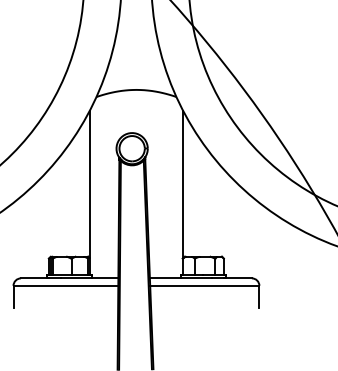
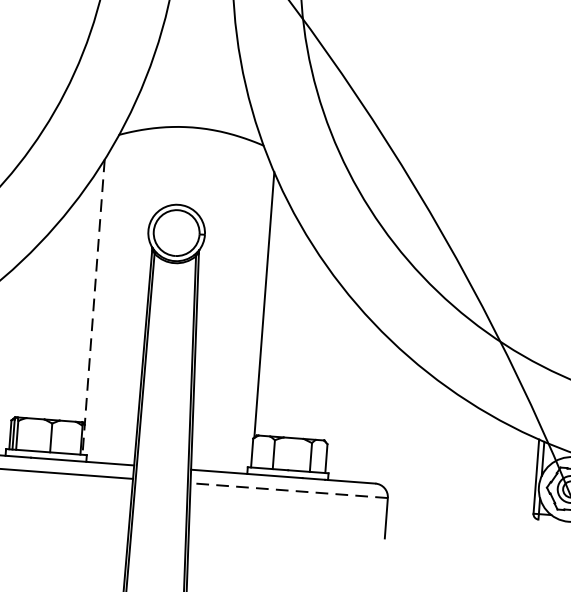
line: (89, 192) -> (93, 306), solid -> dashed
line: (204, 285) -> (288, 489), solid -> dashed

